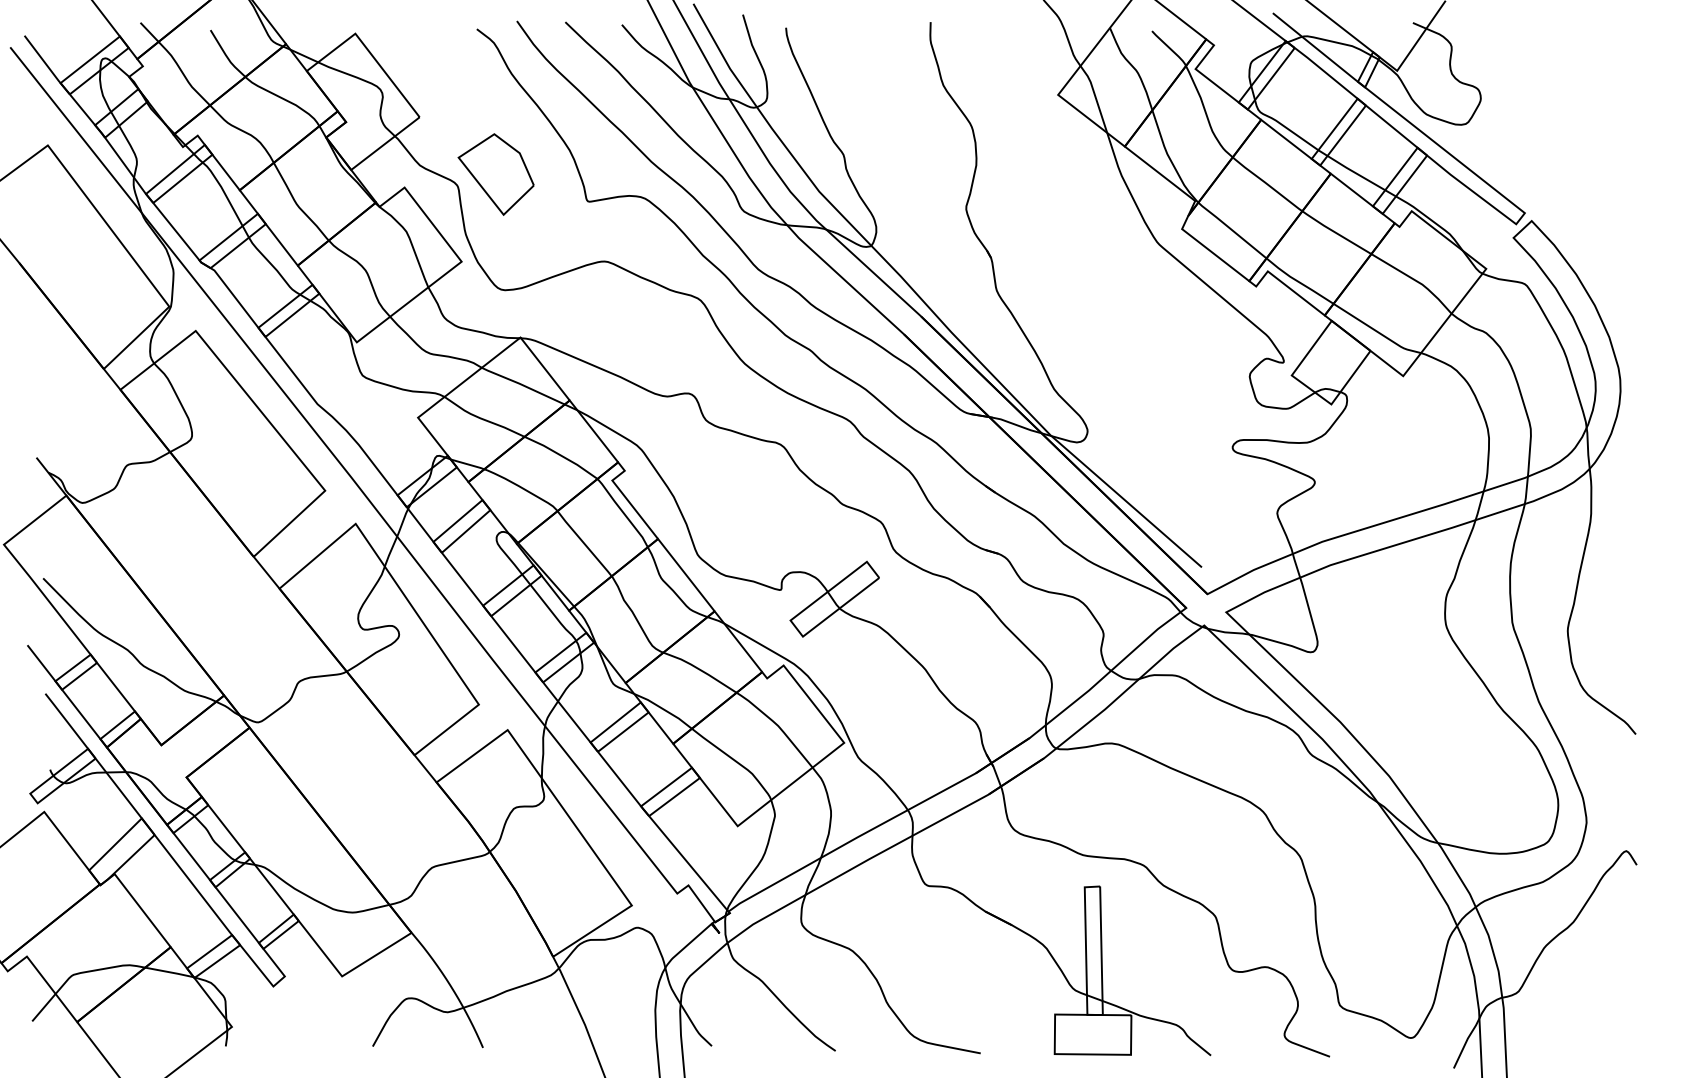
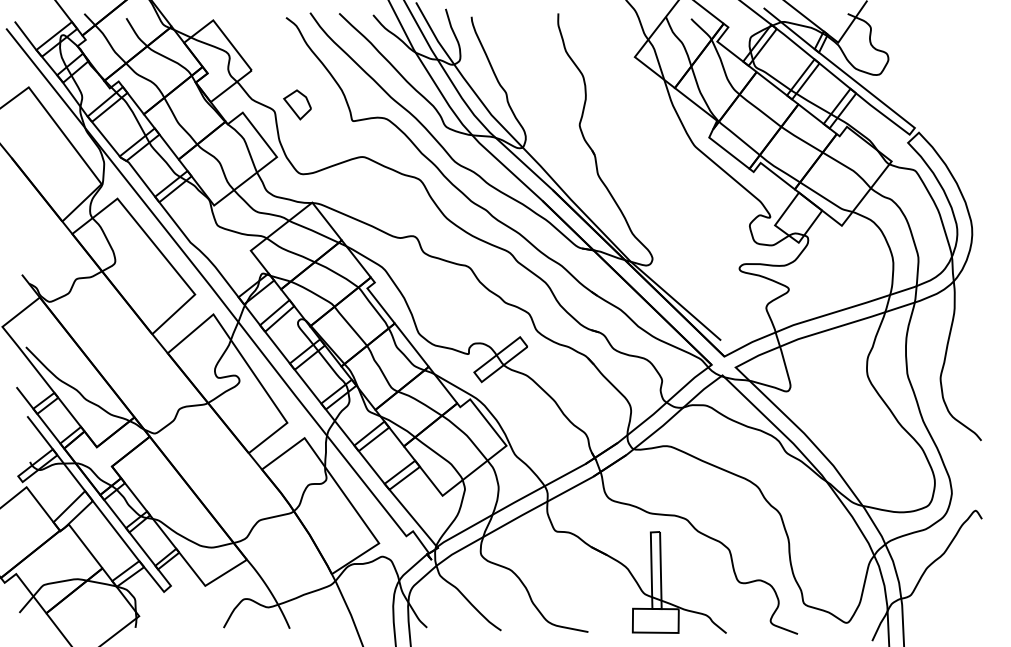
part: (495, 173) -> (297, 104), size x0.6

